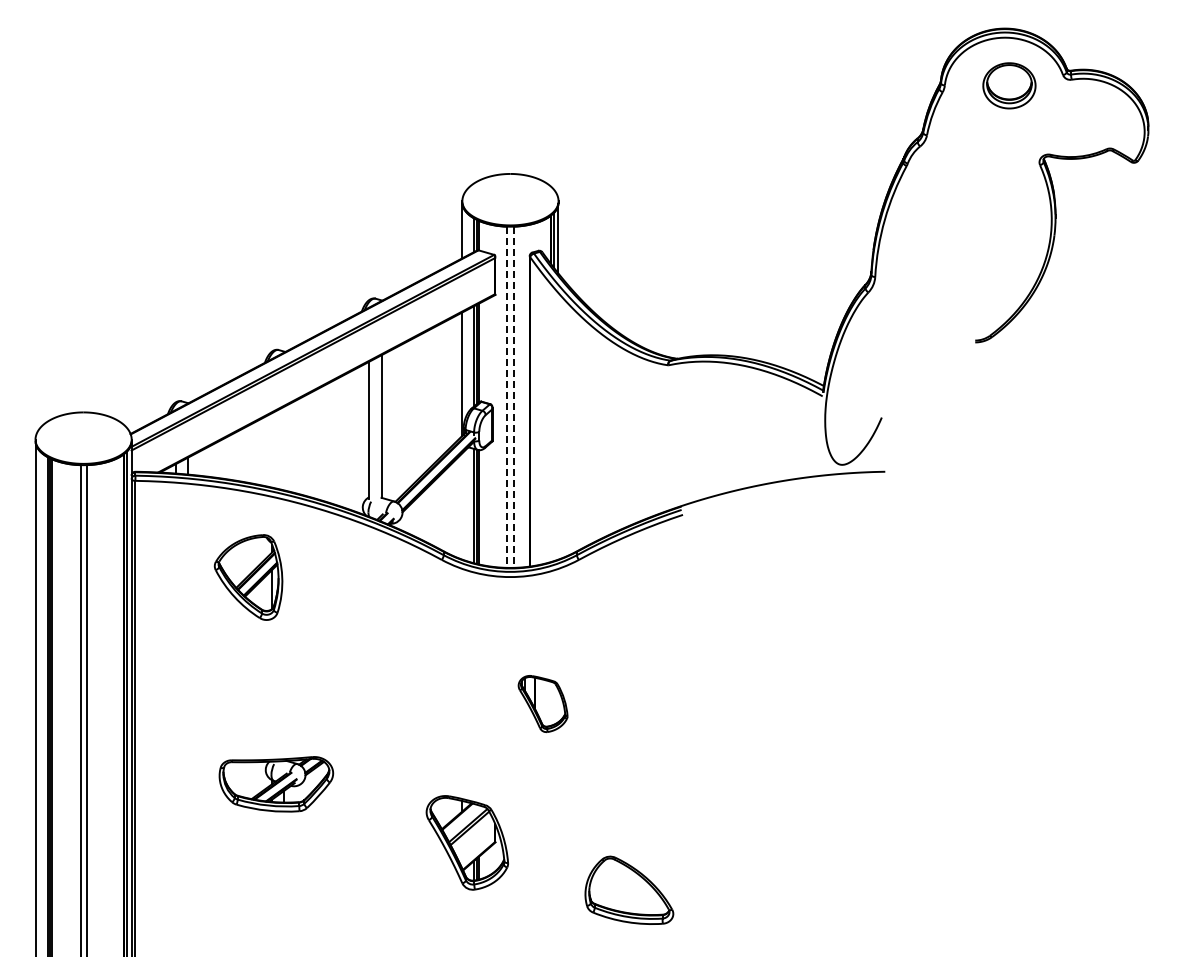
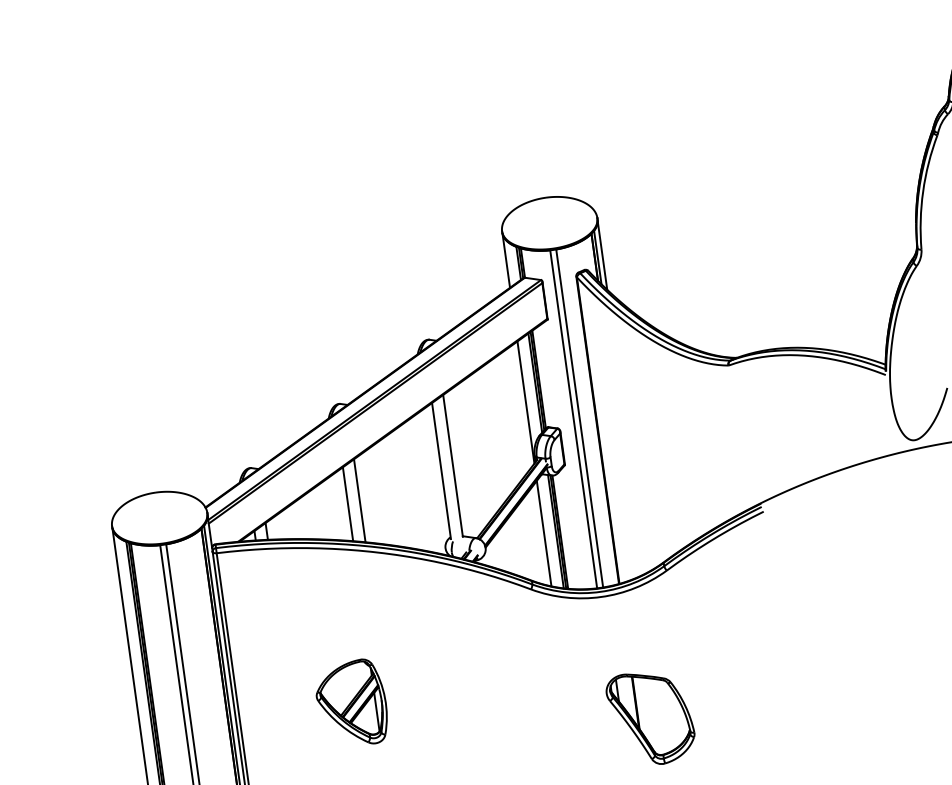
line: (507, 397) -> (573, 419), dashed -> solid
line: (513, 397) -> (579, 418), dashed -> solid
line: (284, 448) -> (359, 500), added
line: (272, 450) -> (348, 504), added
line: (462, 506) -> (544, 533), added
part: (248, 577) -> (351, 703), moved
part: (542, 703) -> (650, 717), size x1.67

